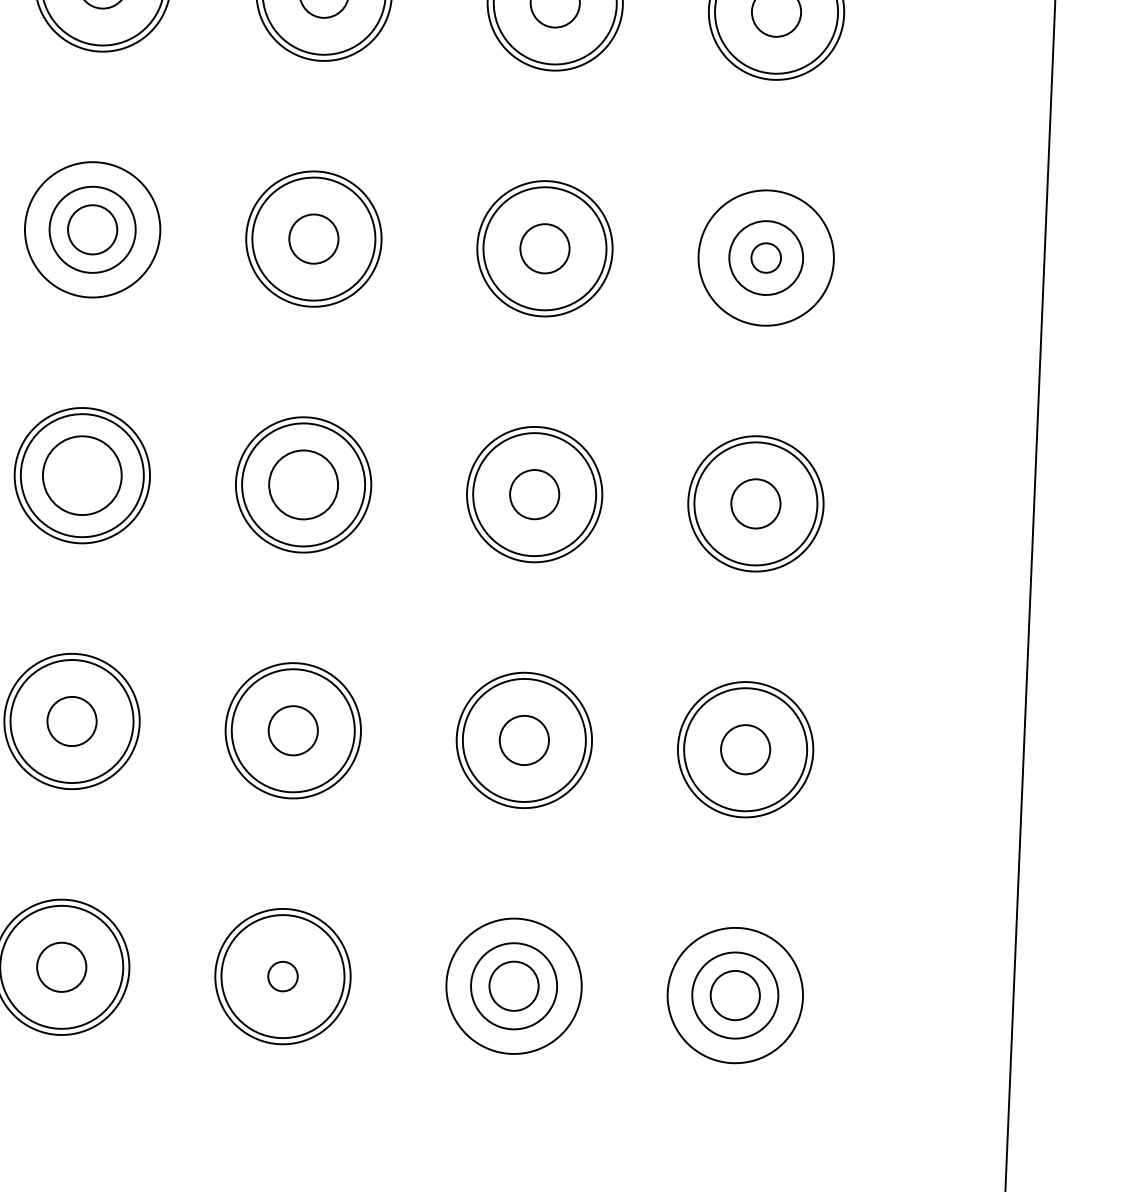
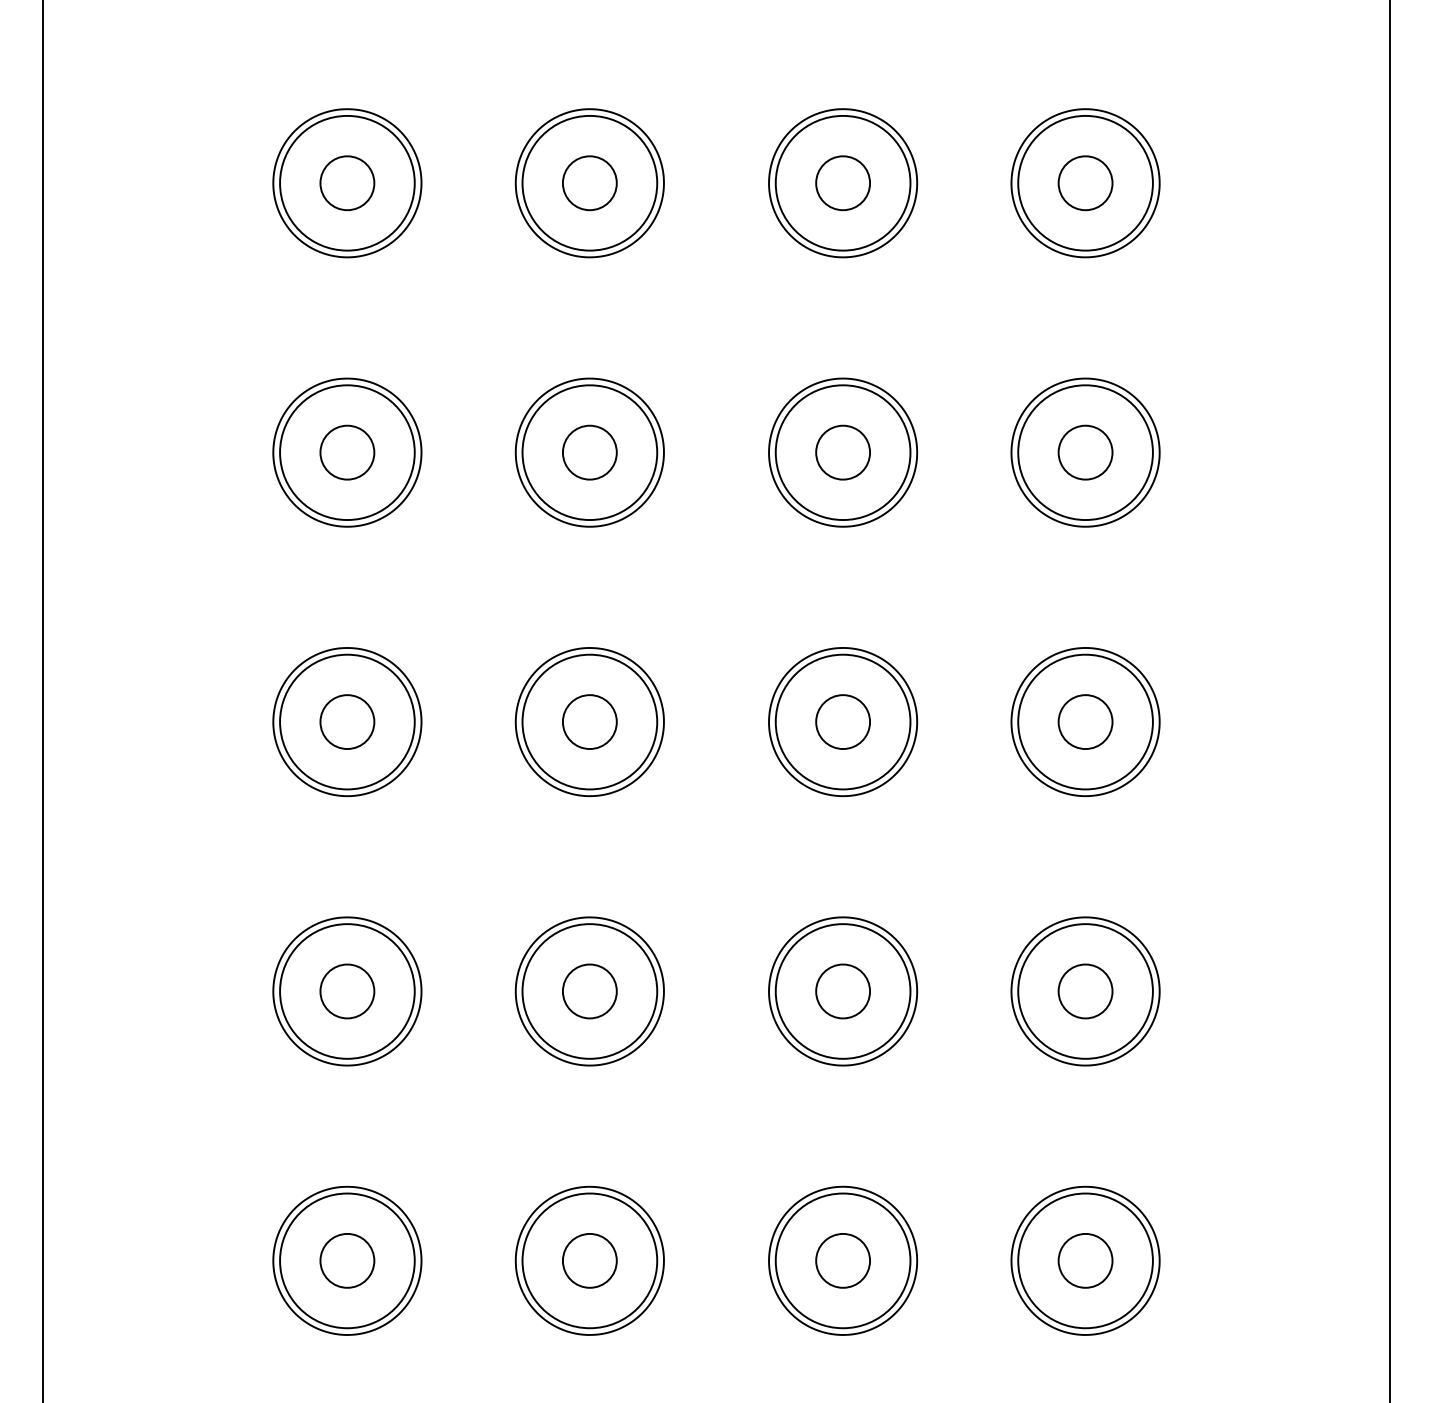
circle: (92, 229) -> (347, 452), size x1.43
circle: (766, 257) -> (1085, 452), size x1.67
circle: (766, 257) -> (1085, 452), size x1.67
circle: (82, 476) -> (347, 722), size x0.62
circle: (303, 485) -> (589, 722), size x0.71
circle: (282, 976) -> (589, 1260), size x1.67
circle: (513, 985) -> (842, 1260), size x1.43
circle: (735, 995) -> (1085, 1260), size x1.43

